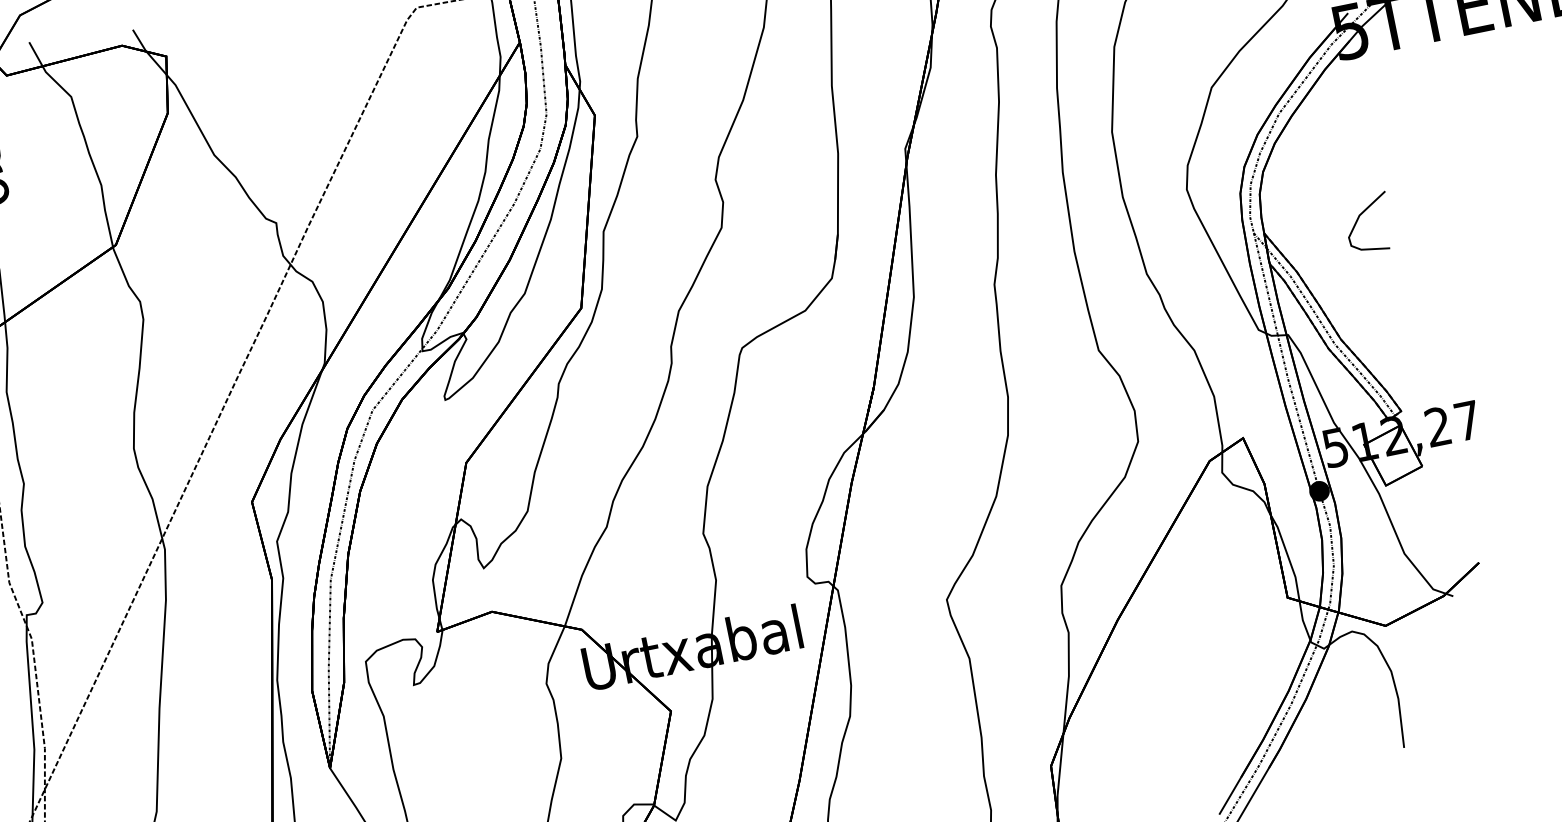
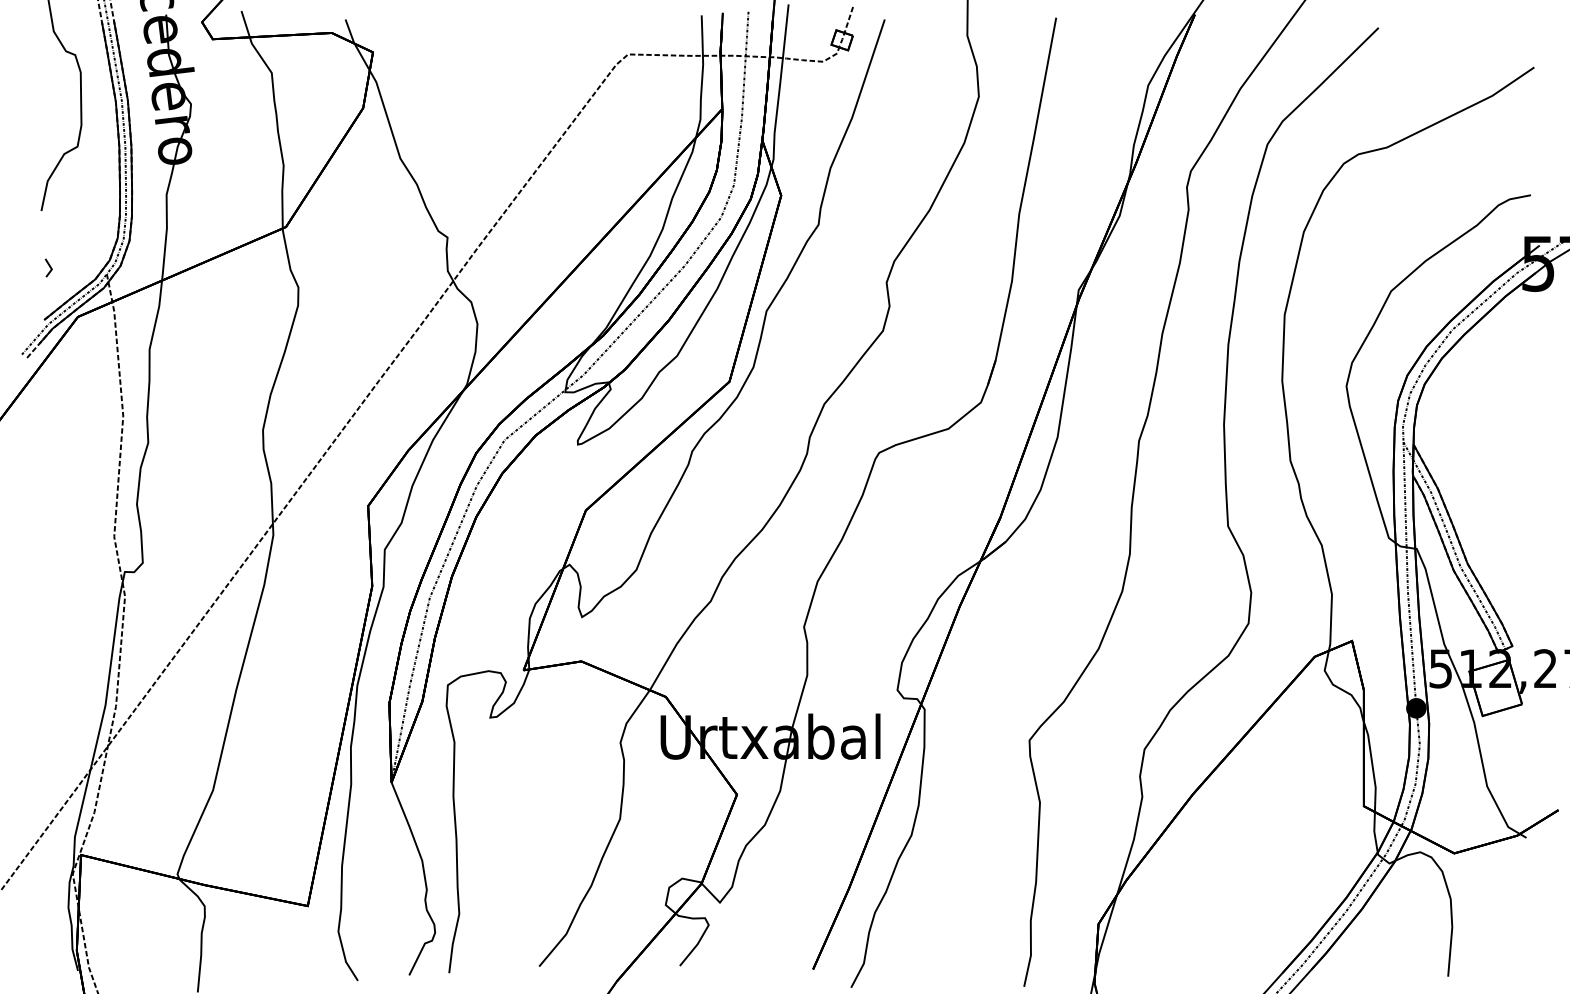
curve: (1359, 219) -> (1509, 449), removed

